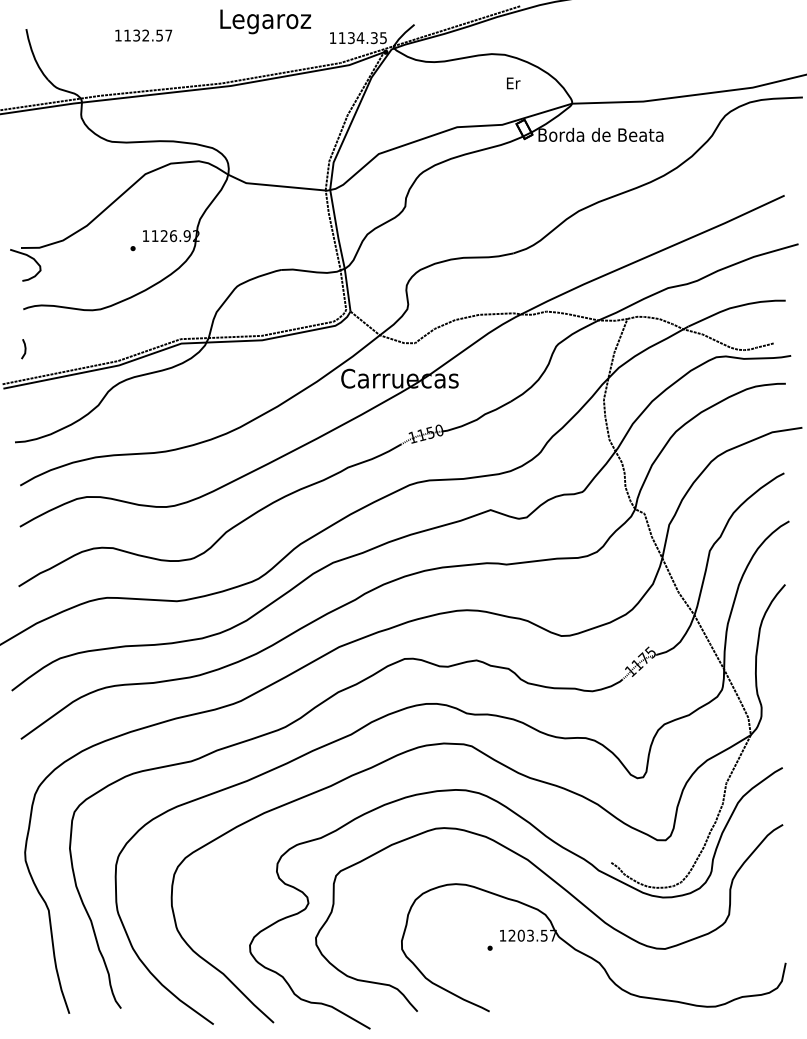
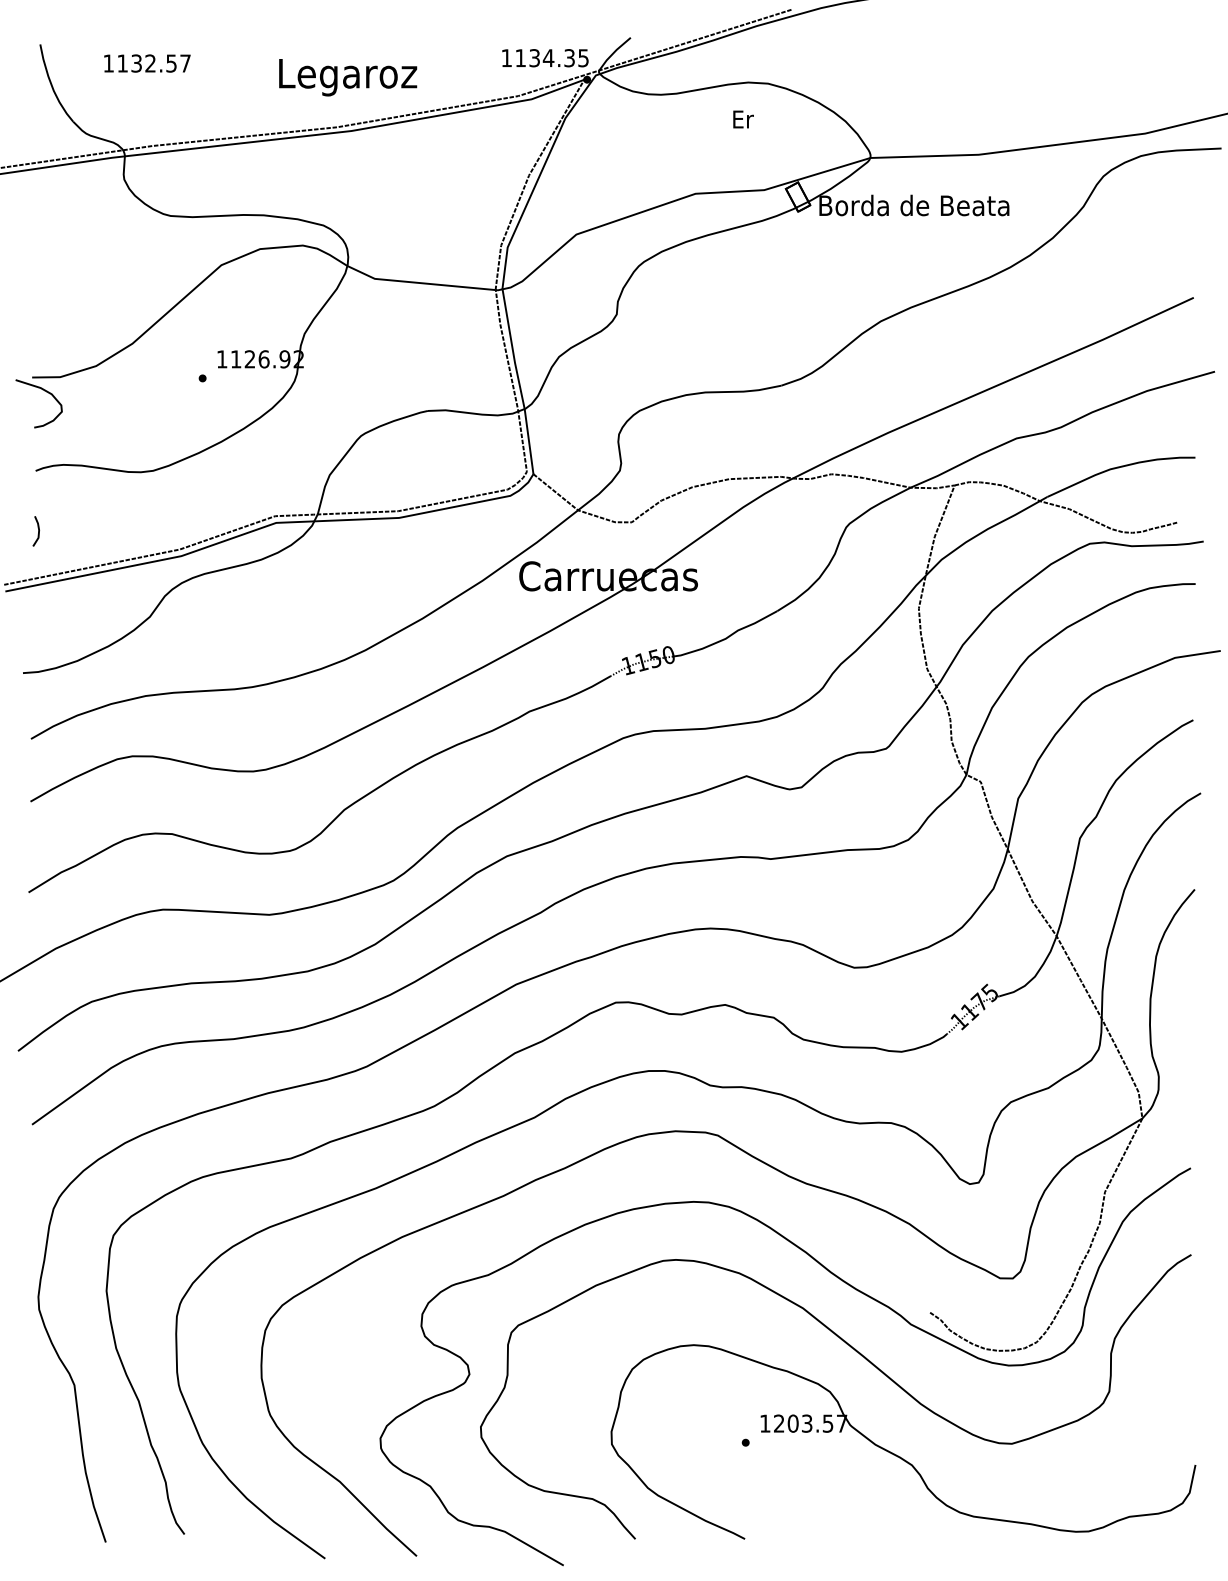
text: (265, 21) -> (347, 77), moved
text: (143, 35) -> (146, 63), moved
text: (513, 83) -> (743, 119), moved

